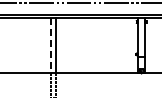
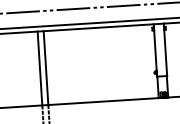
line: (51, 46) -> (40, 69), dashed -> solid

